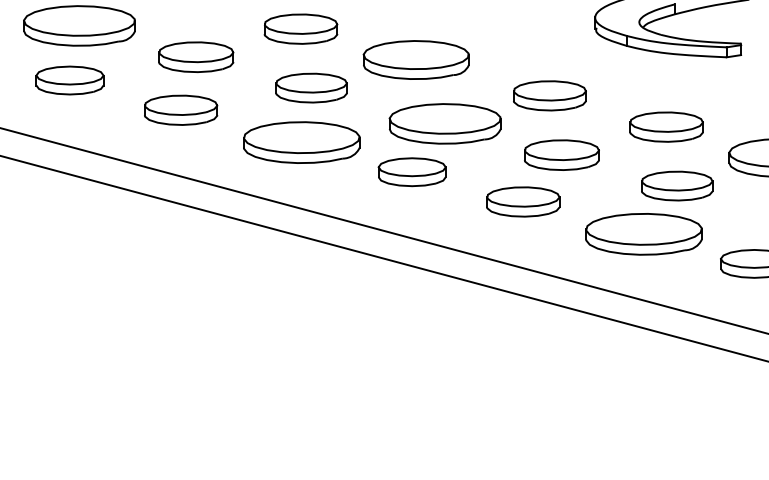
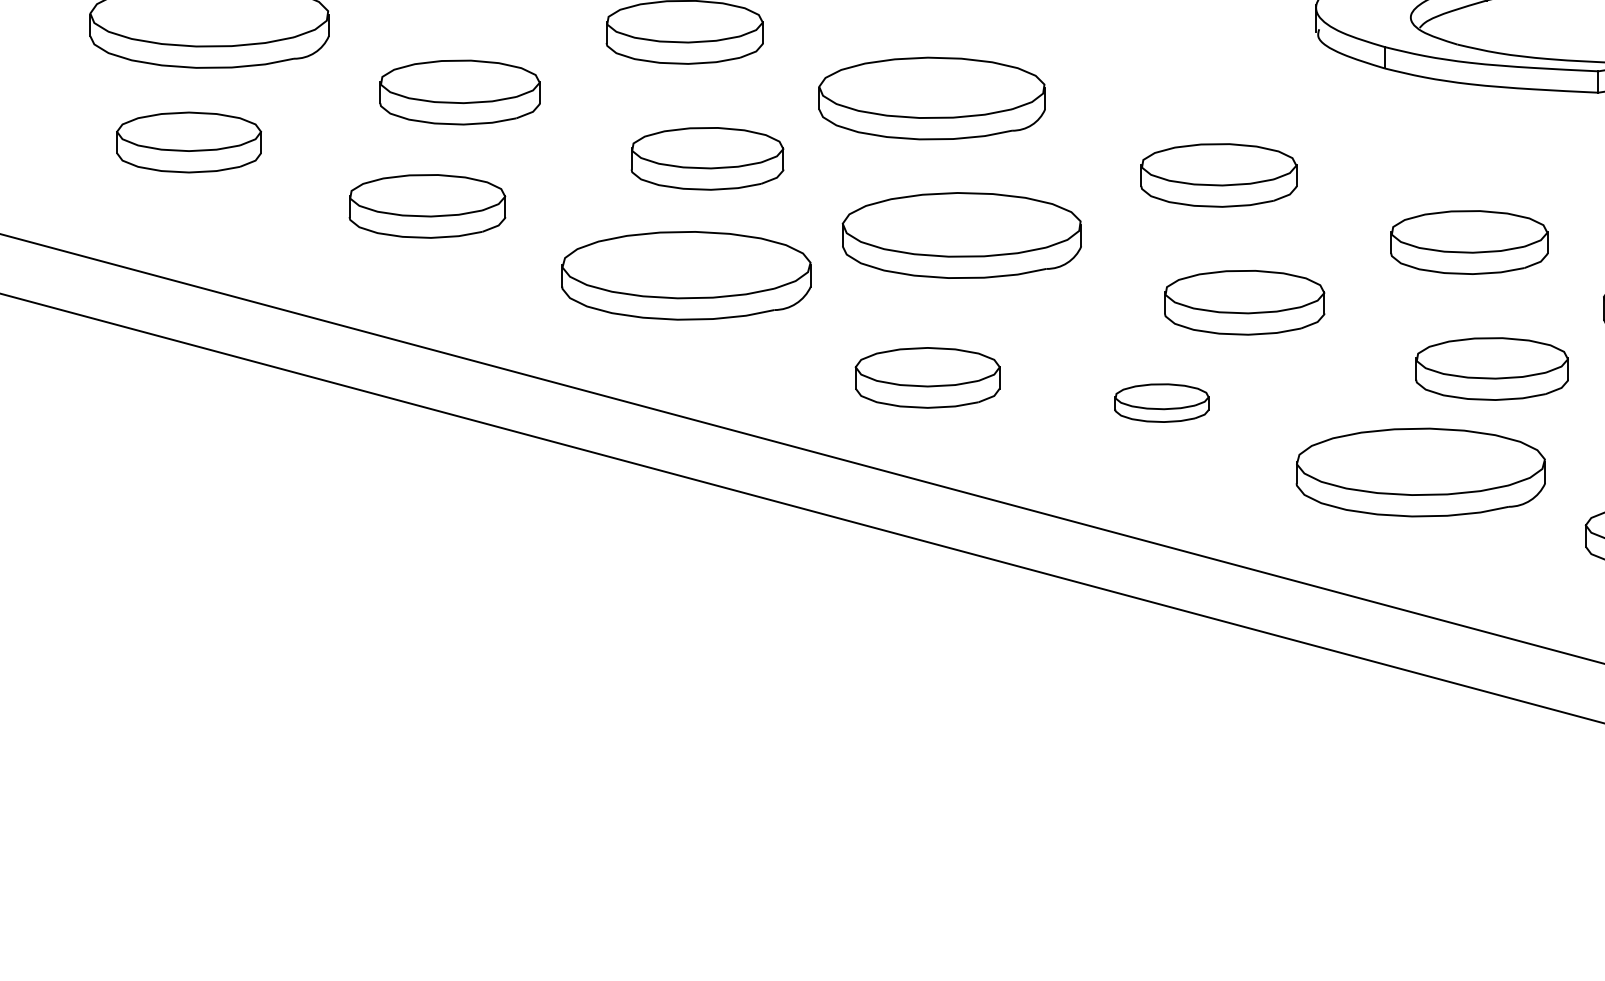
part: (444, 123) -> (960, 234), moved
part: (411, 172) -> (926, 378), moved
part: (523, 201) -> (1162, 402), size x0.6

